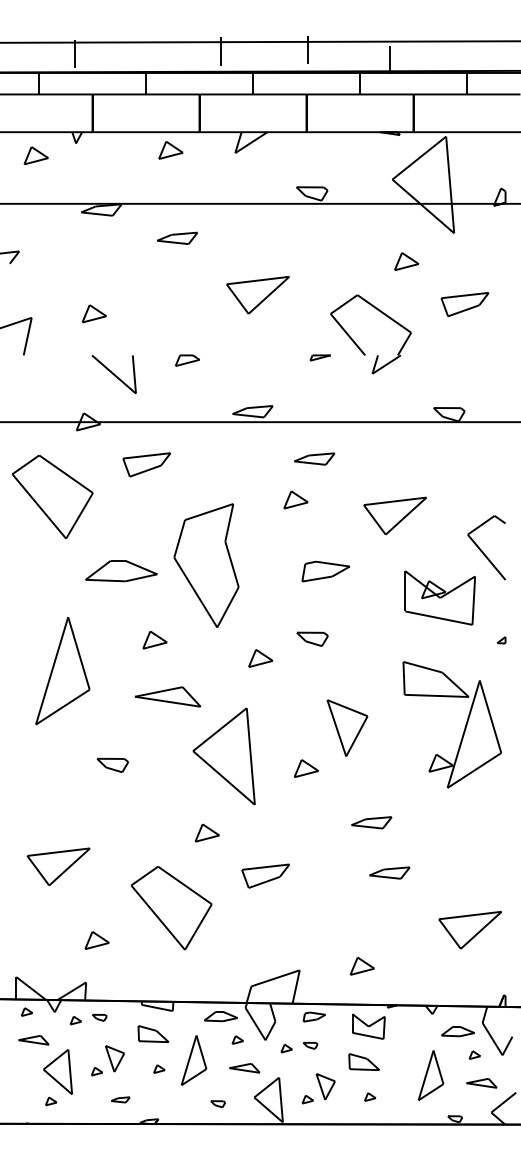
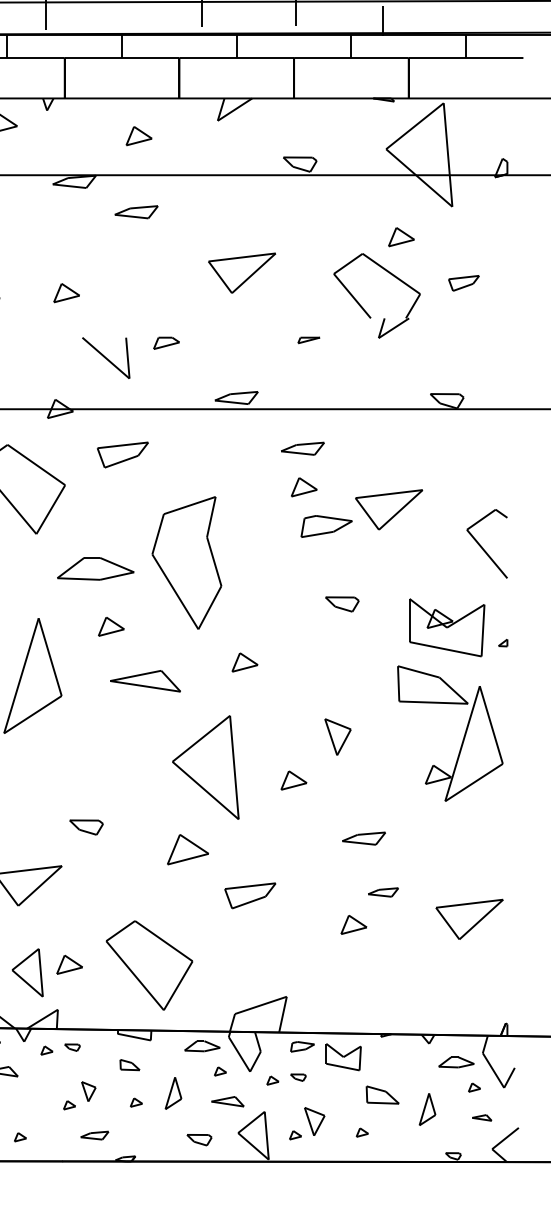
part: (170, 150) -> (138, 136), moved
part: (177, 237) -> (136, 211), moved
part: (464, 304) -> (463, 283), size x0.6
part: (358, 345) -> (363, 307), moved
part: (113, 374) -> (105, 358), moved
part: (295, 499) -> (303, 486), moved
part: (325, 571) -> (326, 526), moved
part: (439, 597) -> (446, 627), moved
part: (312, 638) -> (342, 603), moved
part: (154, 640) -> (110, 627), moved
part: (167, 696) -> (145, 680), moved
part: (347, 727) -> (338, 736), size x0.6
part: (112, 764) -> (86, 826), moved
part: (206, 832) -> (186, 849), size x1.6
part: (389, 872) -> (383, 891), size x0.7
part: (171, 908) -> (149, 965), moved
part: (469, 930) -> (468, 919), moved
part: (361, 966) -> (353, 925), moved
part: (368, 1026) -> (343, 1056), moved
part: (153, 1033) -> (130, 1064), size x0.6
part: (114, 1058) -> (88, 1091), size x0.7
part: (193, 1060) -> (172, 1093), size x0.6
part: (363, 1061) -> (381, 1094), moved
part: (57, 1071) -> (27, 972), moved
part: (430, 1075) -> (426, 1109), size x0.6
part: (481, 1083) -> (481, 1118), size x0.6
part: (120, 1099) -> (94, 1135), size x1.4
part: (217, 1104) -> (198, 1140), size x1.6

